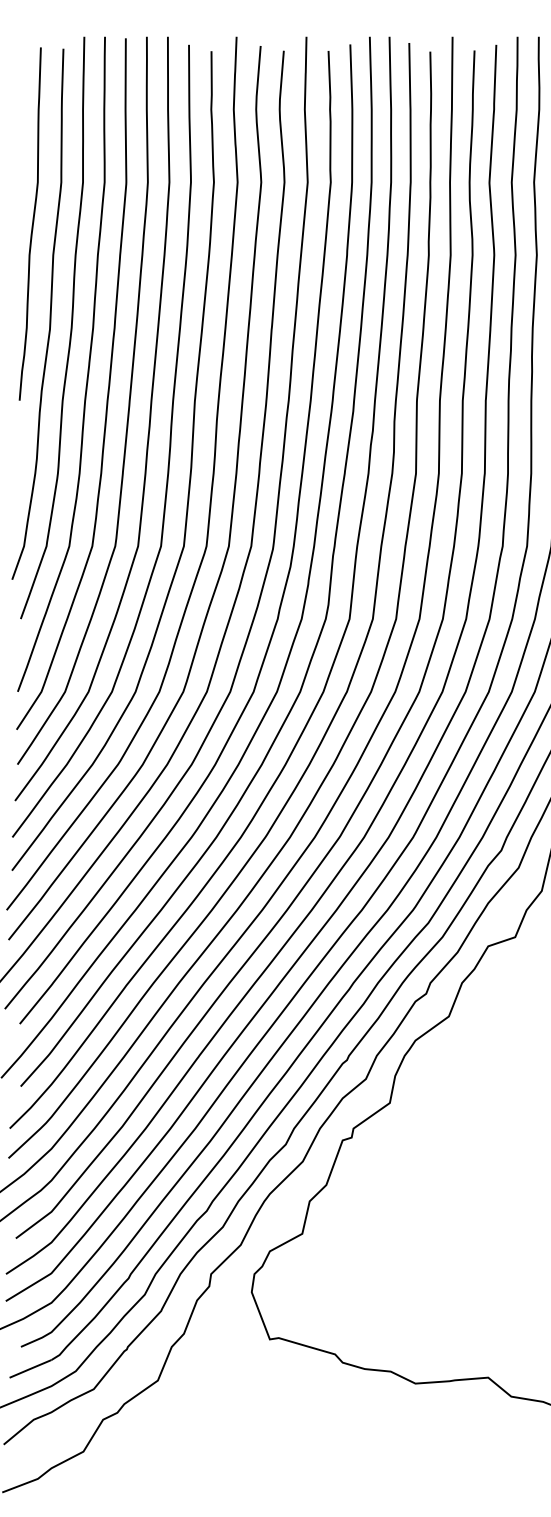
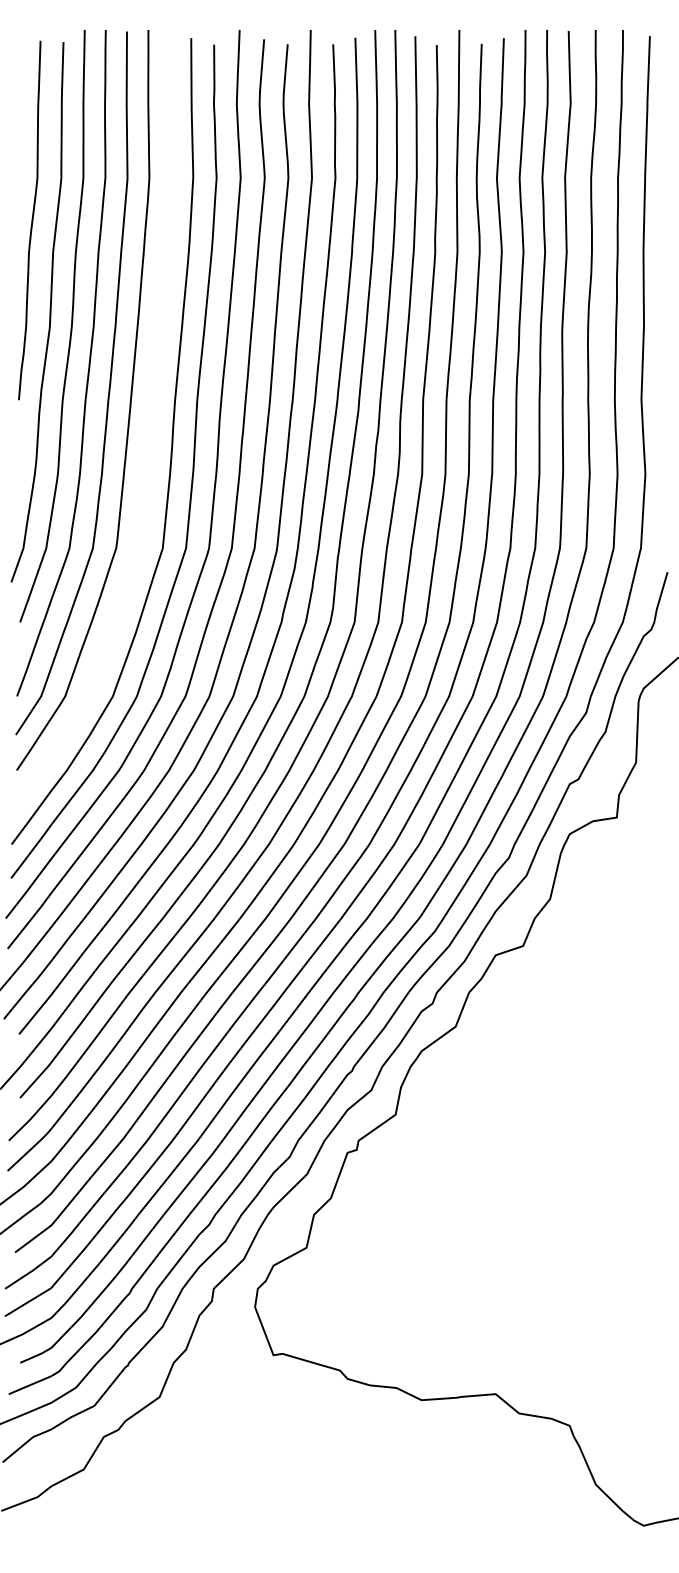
curve: (148, 418) -> (150, 418), removed

